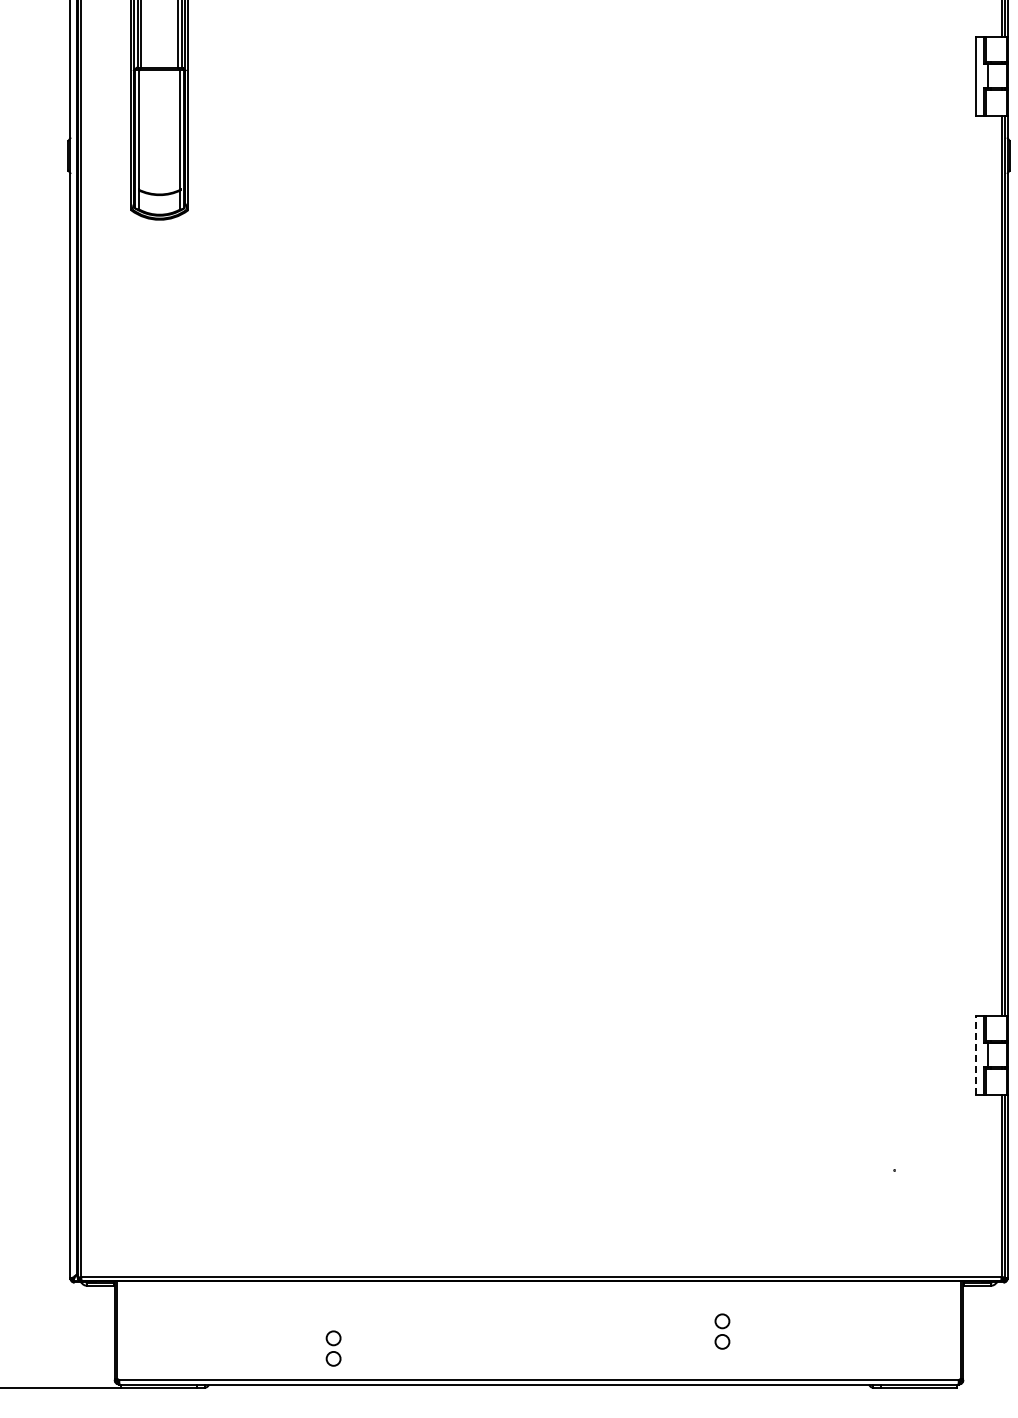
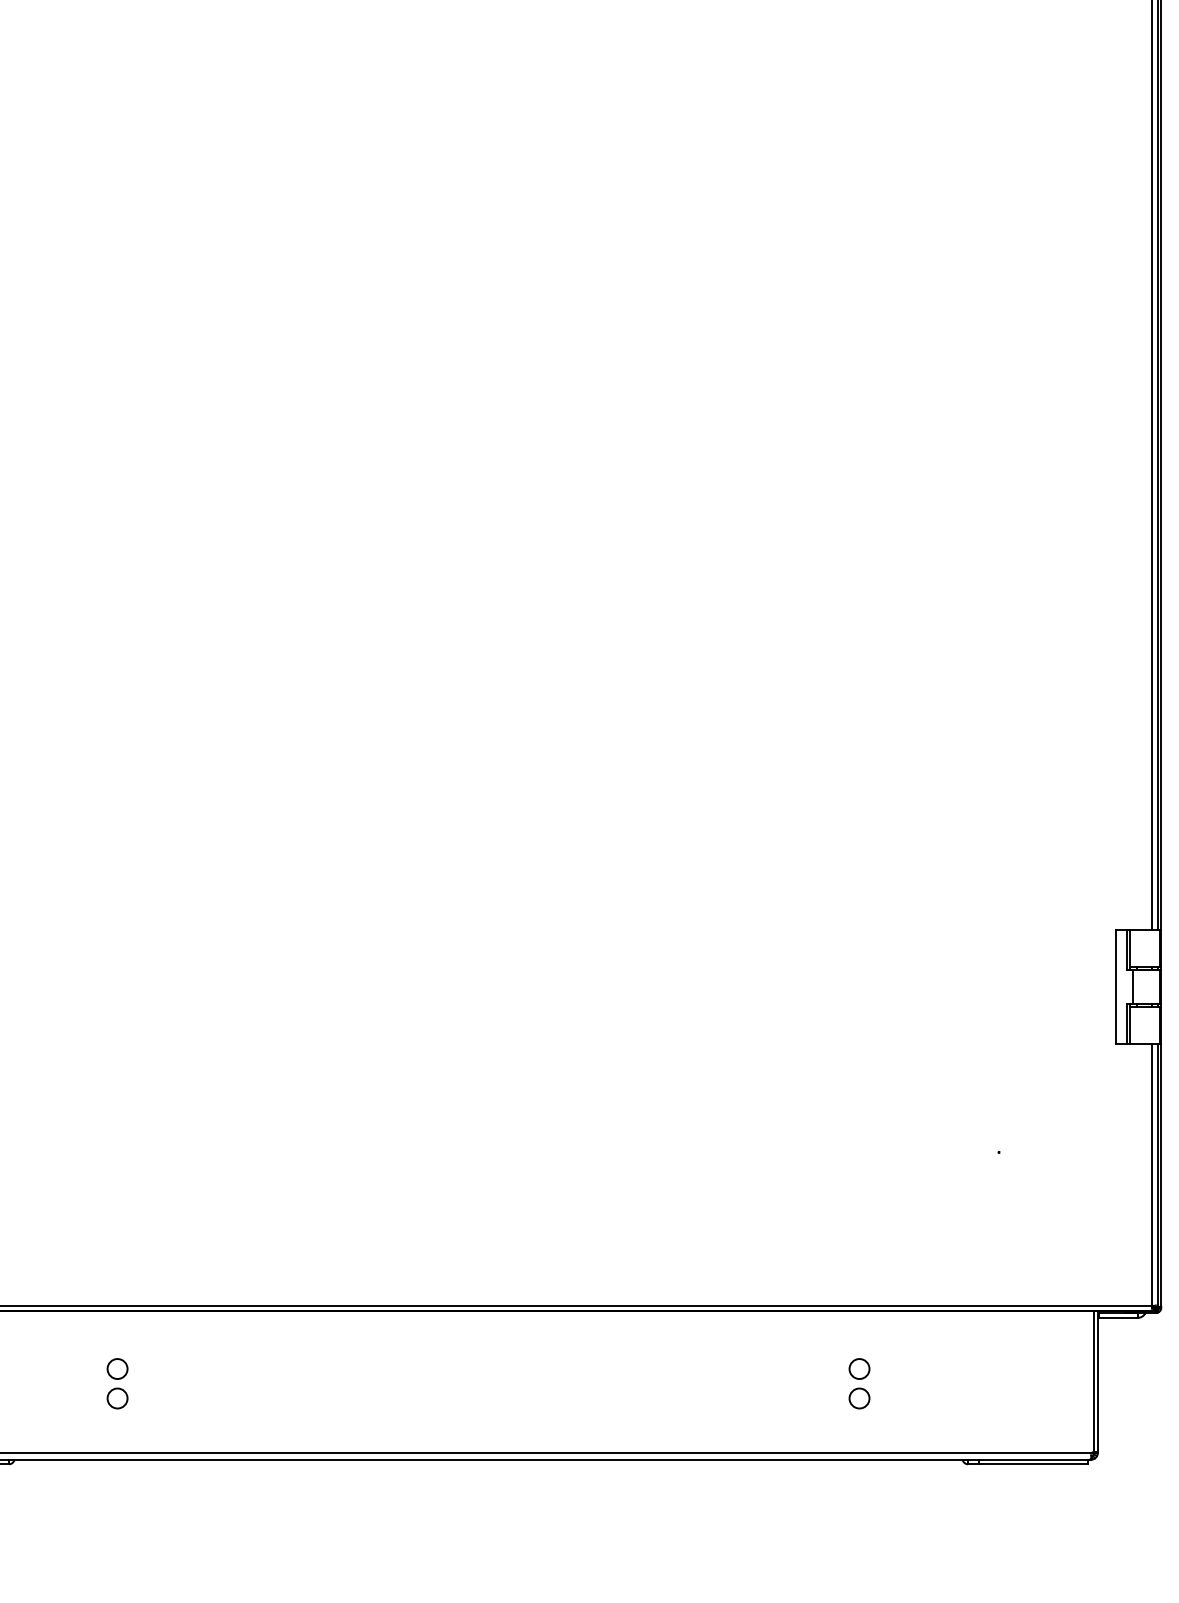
line: (976, 1055) -> (1116, 987), dashed -> solid
part: (722, 1331) -> (859, 1383), moved
part: (333, 1348) -> (117, 1383), moved

